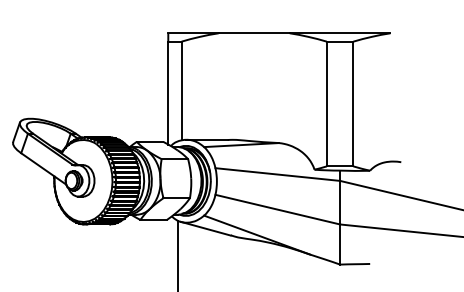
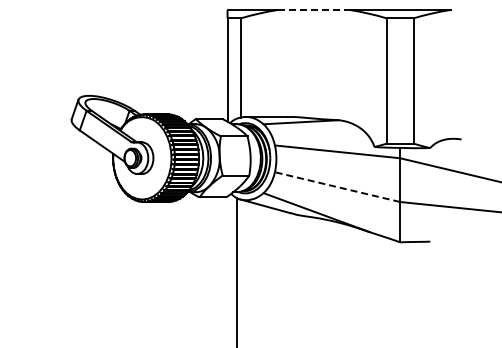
line: (253, 32) -> (313, 9), solid -> dashed
line: (277, 210) -> (337, 187), solid -> dashed

